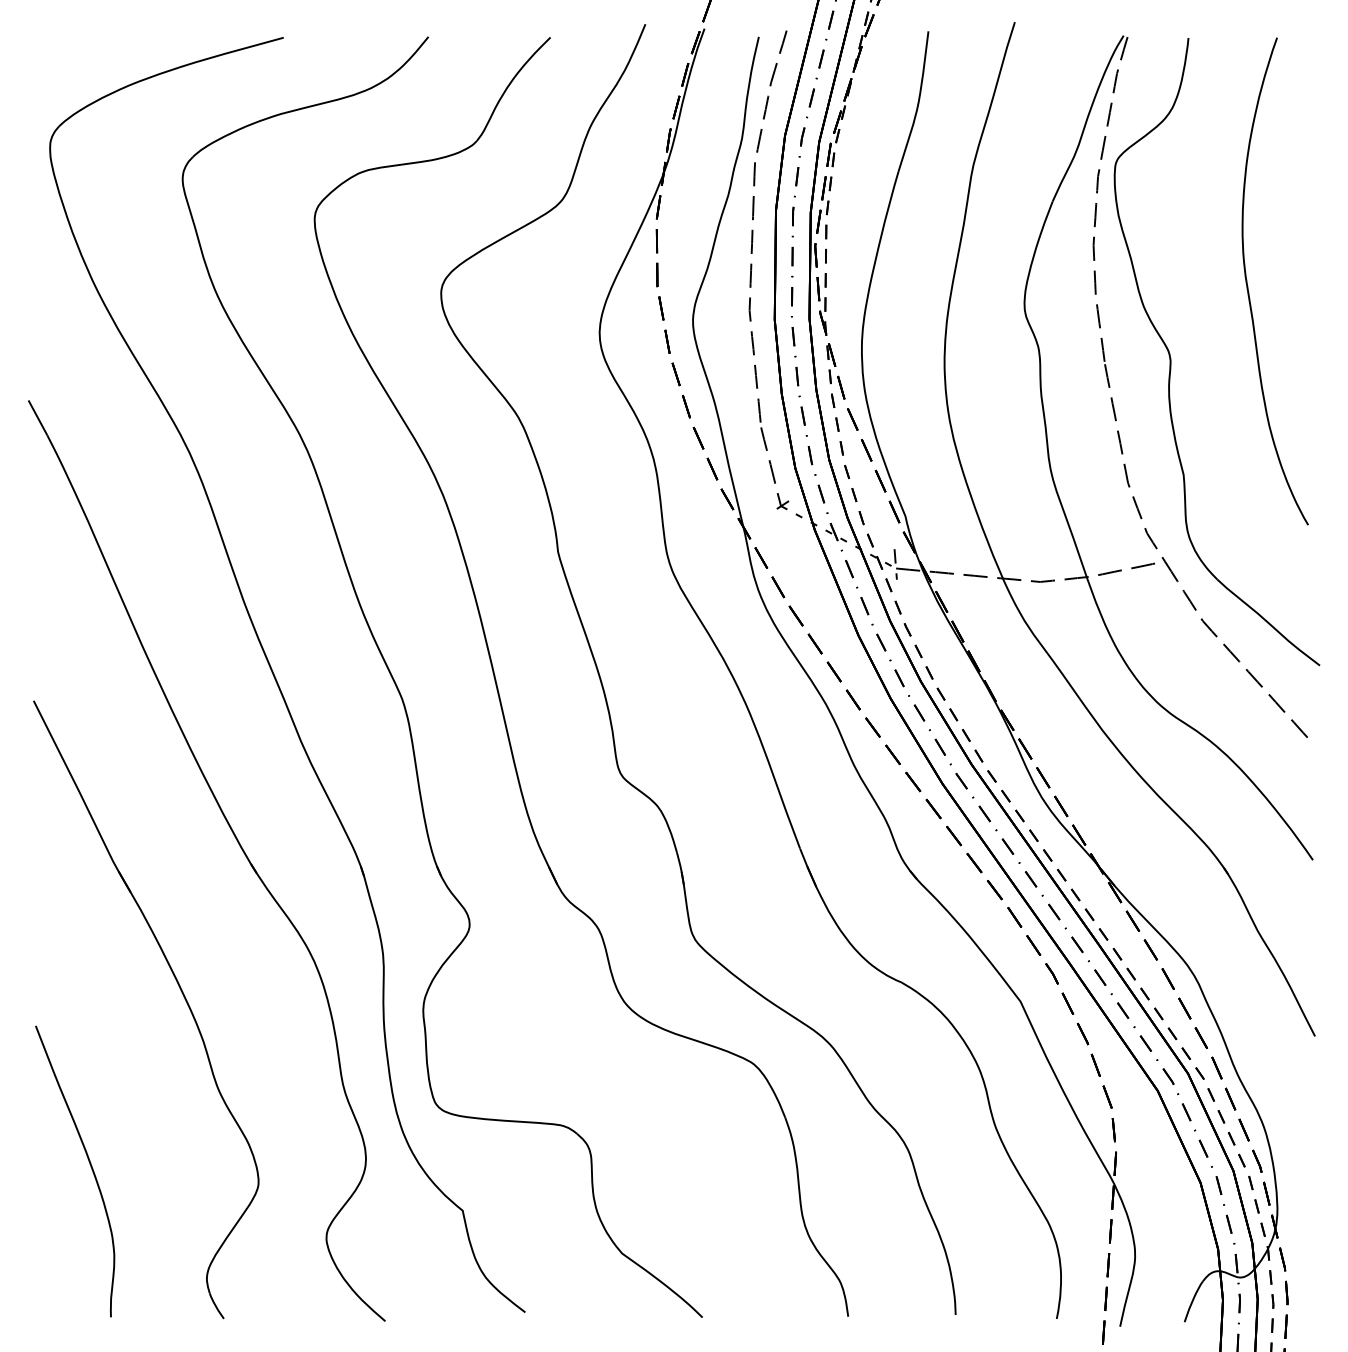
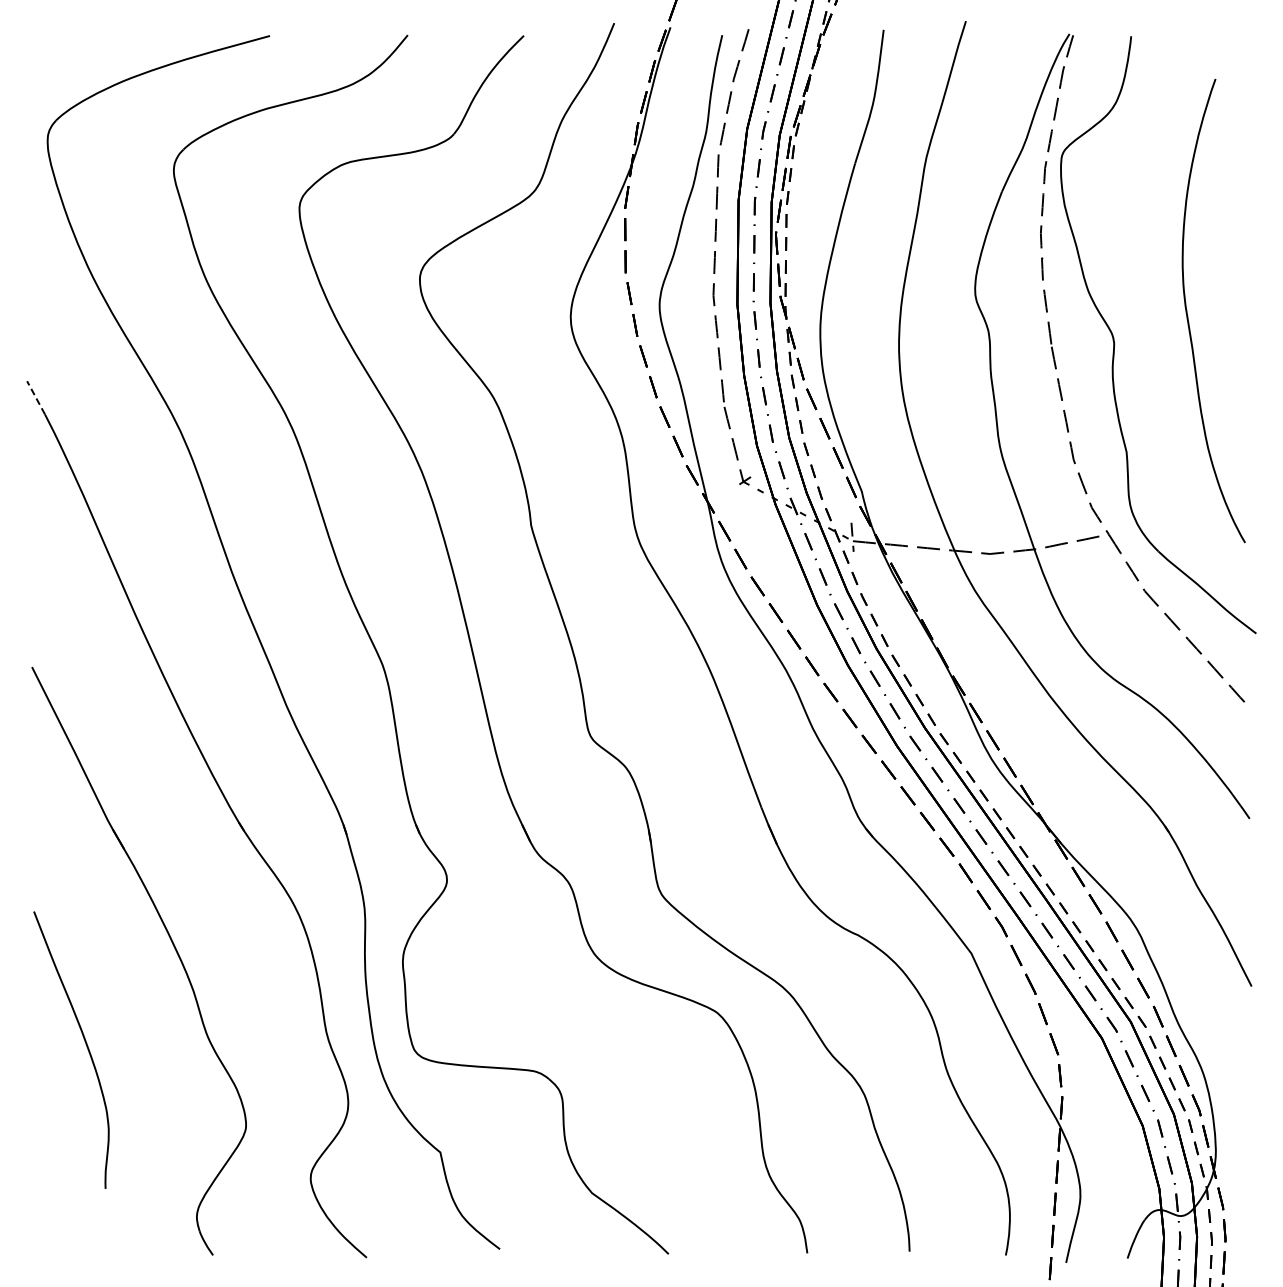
curve: (1248, 287) -> (1188, 316), moved
line: (38, 417) -> (36, 397), solid -> dashed
curve: (89, 1165) -> (85, 1044), moved

